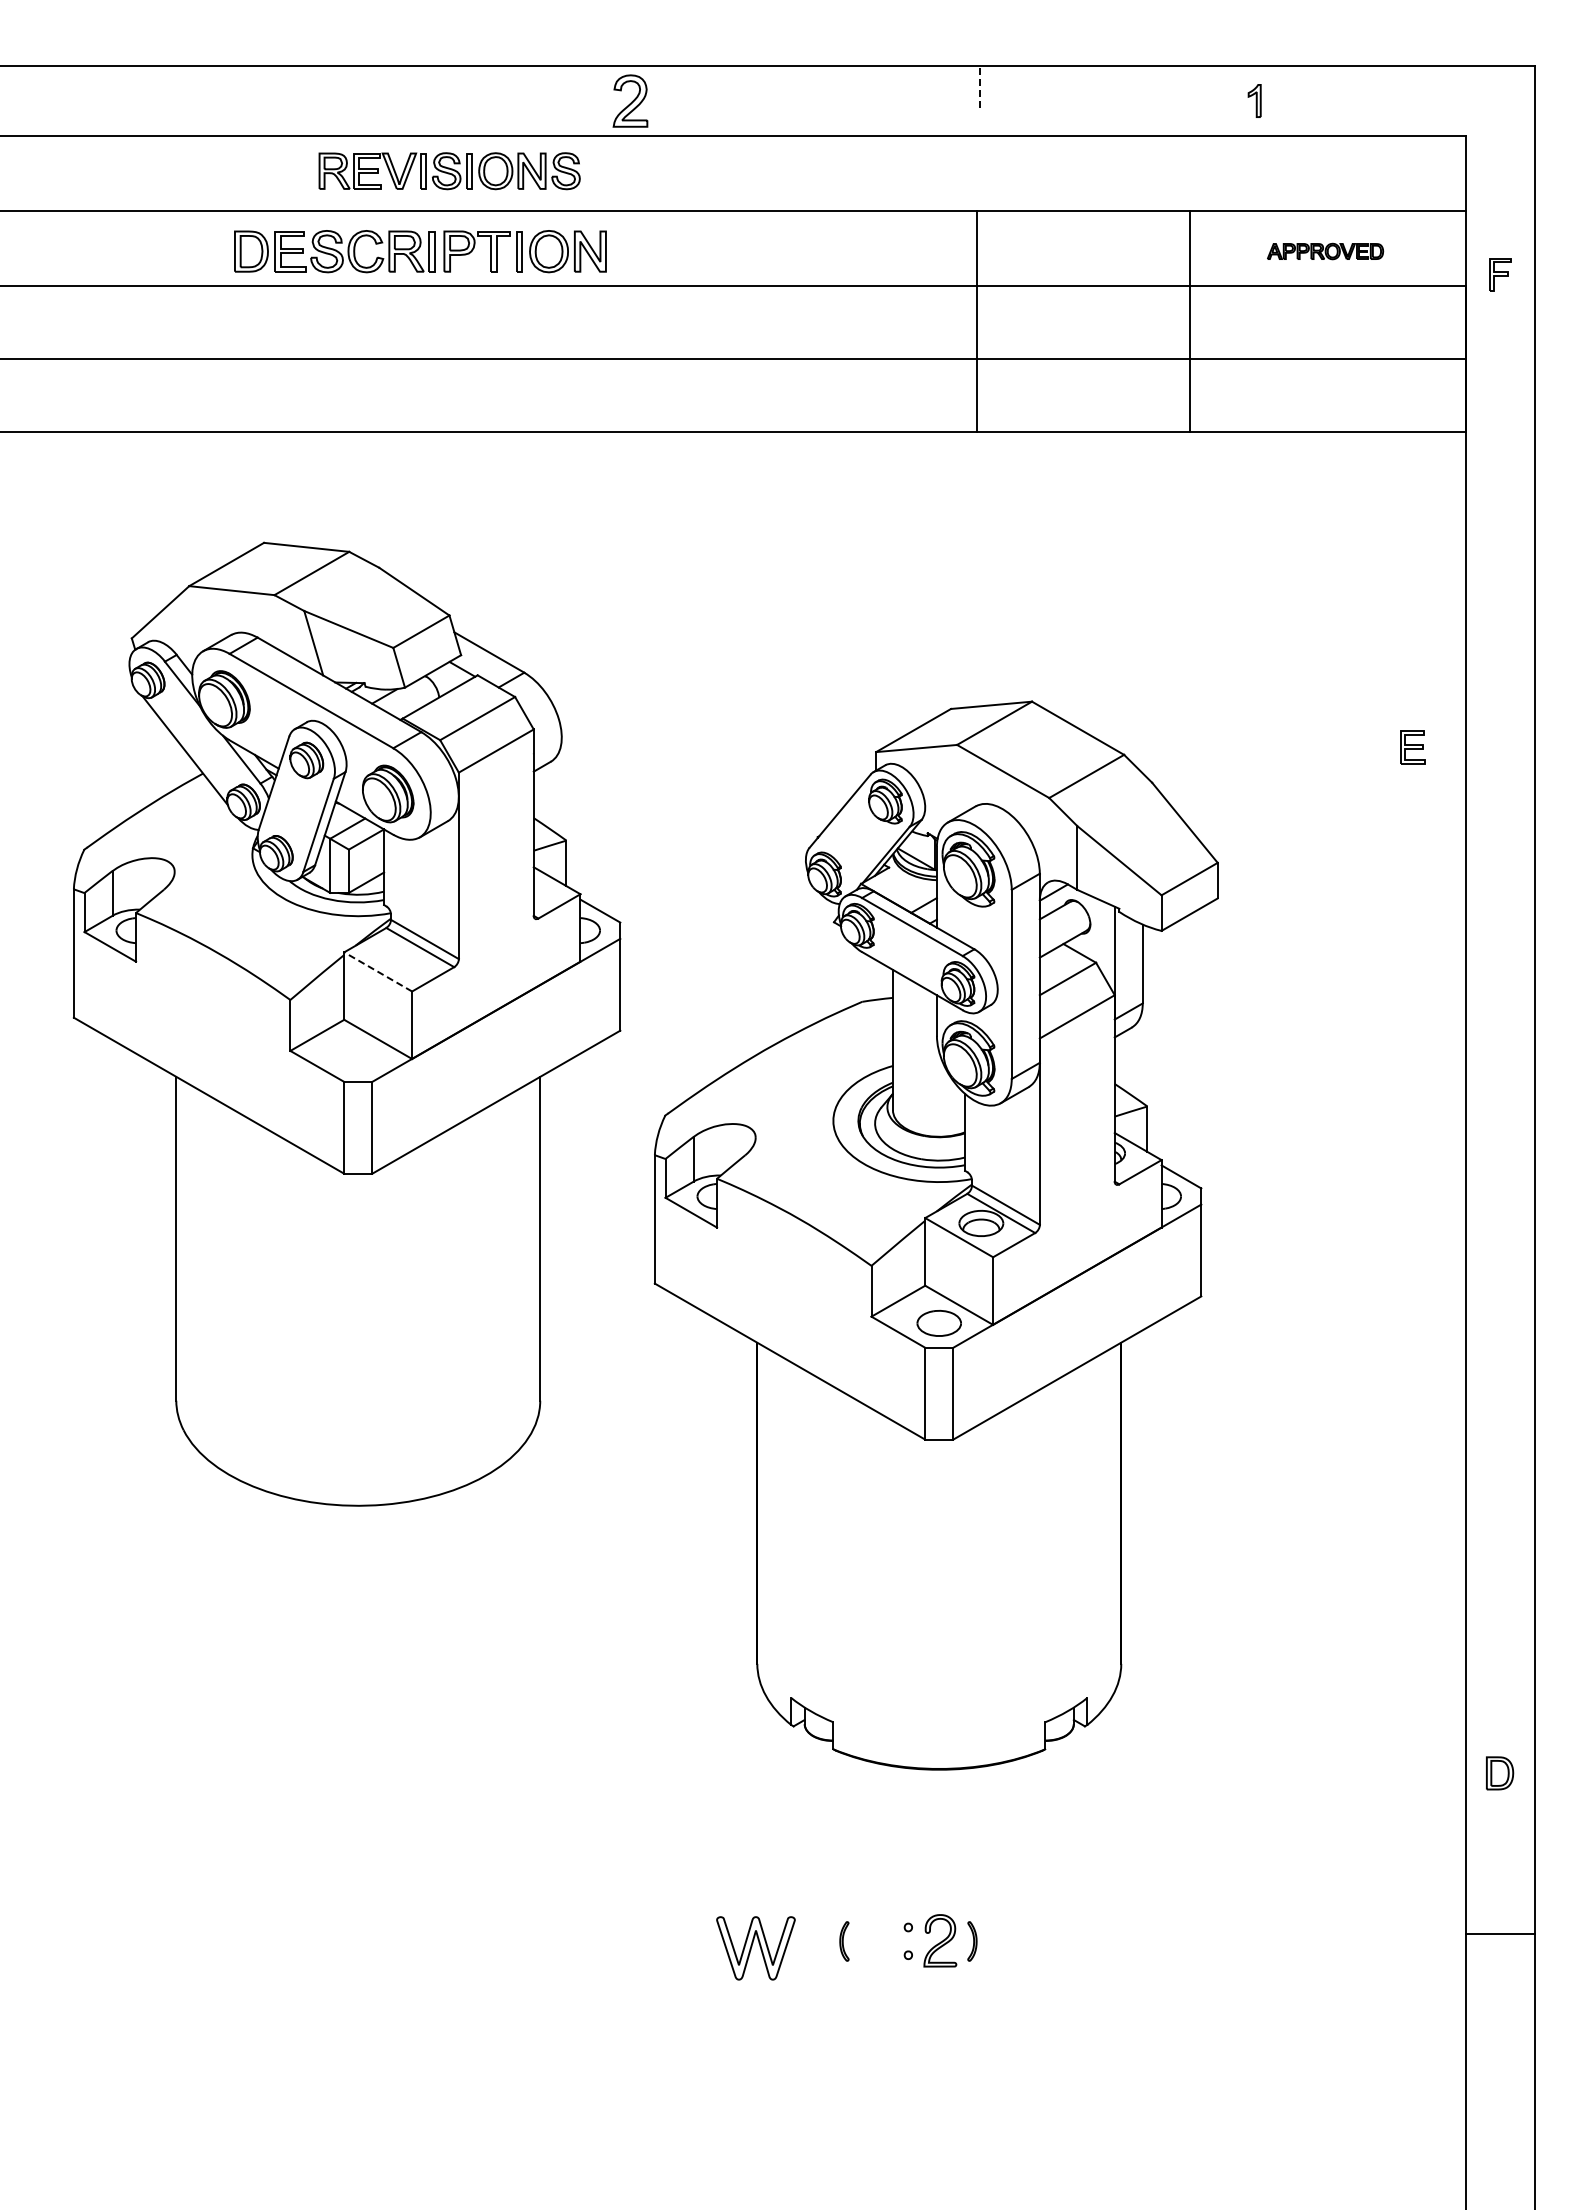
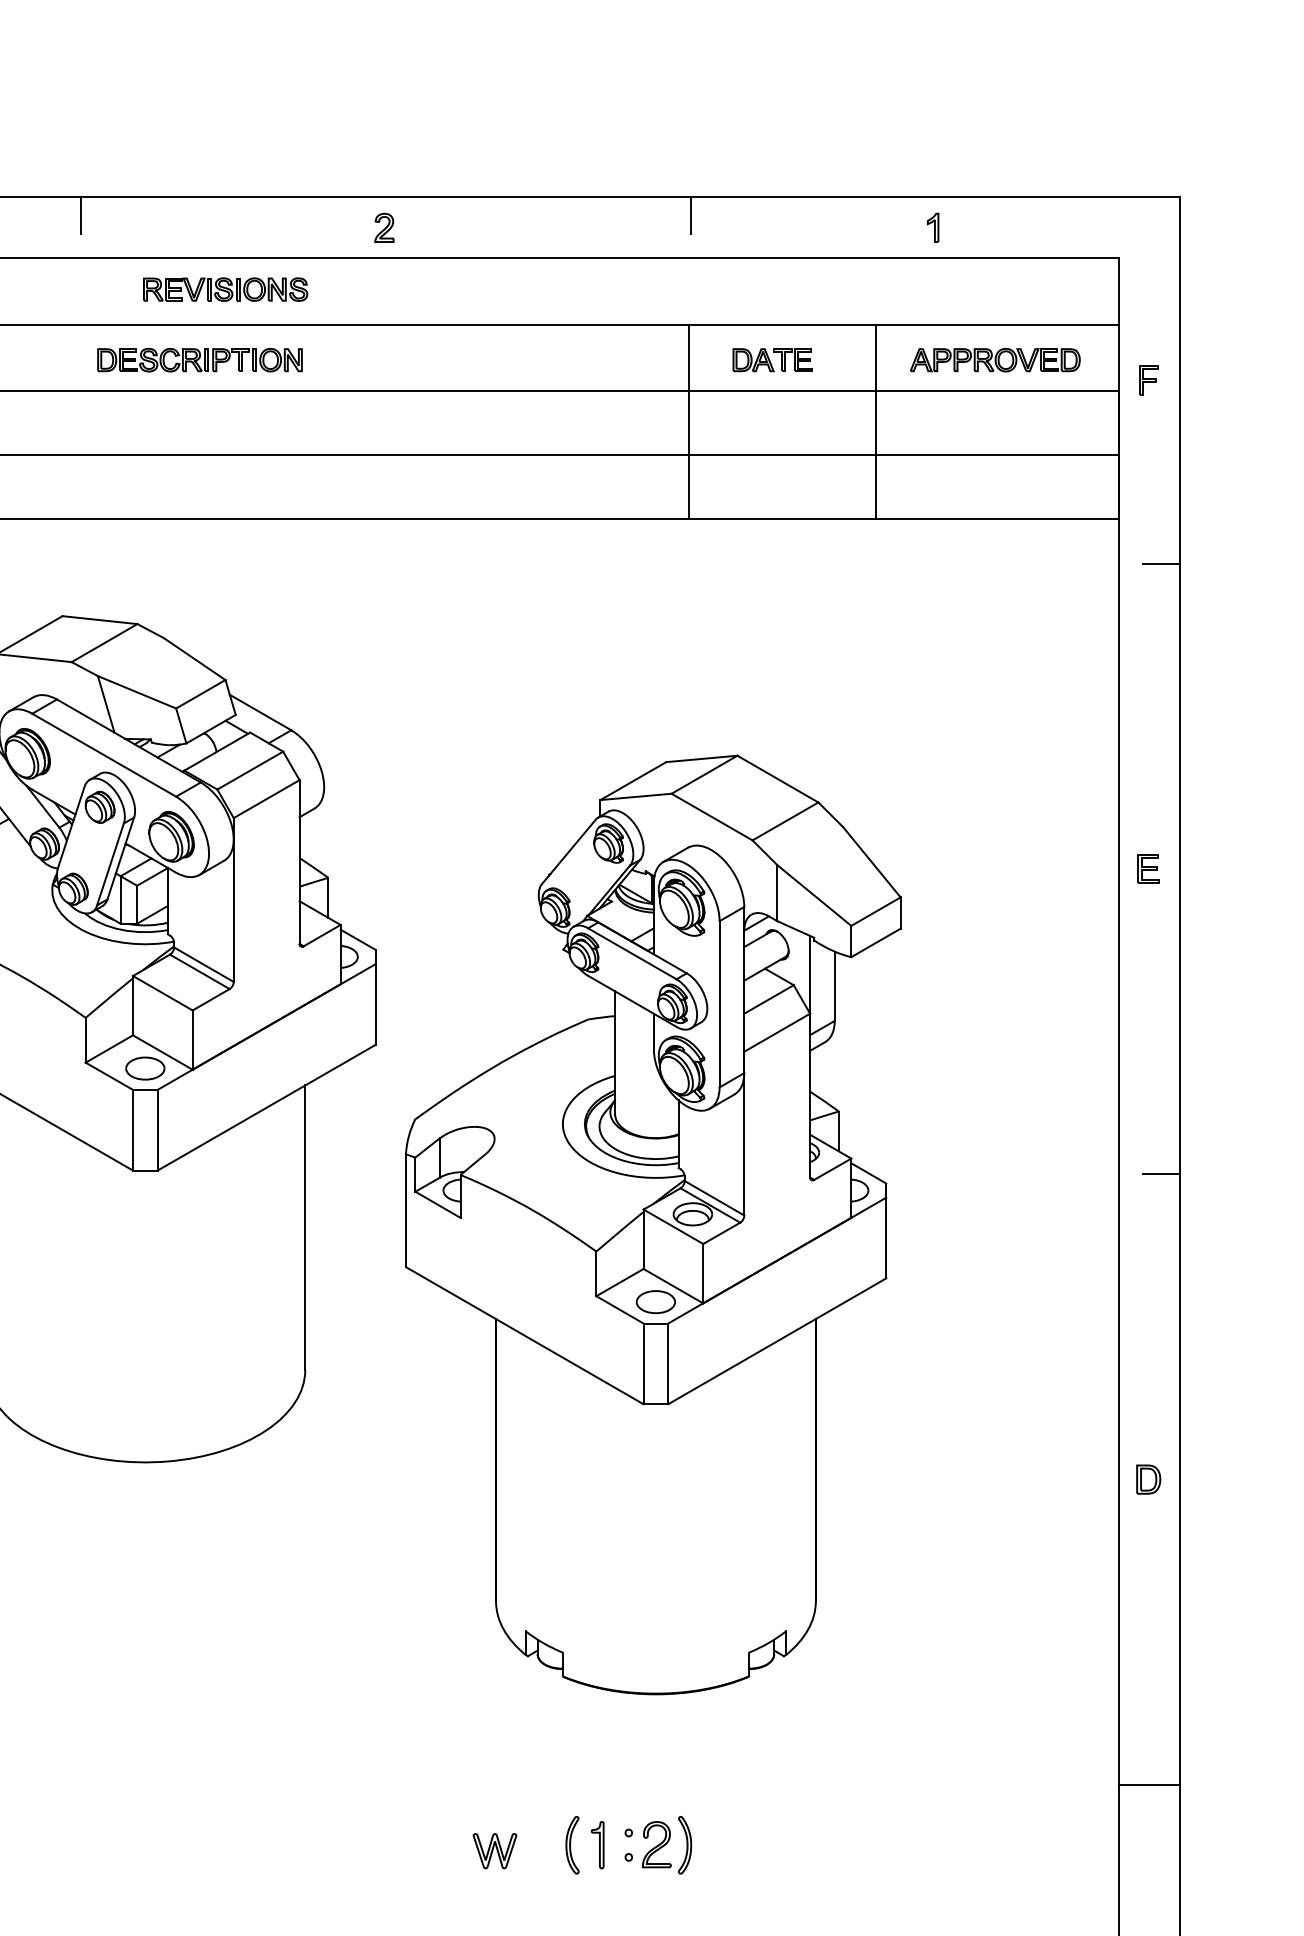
line: (284, 86) -> (80, 215), added
line: (979, 87) -> (691, 216), dashed -> solid
part: (629, 100) -> (383, 227), size x0.62
part: (449, 171) -> (225, 289), size x0.71
part: (420, 251) -> (200, 360), size x0.62
part: (1071, 251) -> (772, 360), added
part: (1325, 251) -> (995, 360), size x1.67
line: (1514, 483) -> (1161, 564), added
part: (1412, 747) -> (1148, 868), moved
line: (377, 971) -> (162, 992), dashed -> solid
part: (357, 1057) -> (144, 1068), added
line: (1514, 1177) -> (1161, 1173), added
part: (1500, 1773) -> (1149, 1479), moved
line: (1500, 1933) -> (1149, 1784), moved
part: (844, 1941) -> (572, 1845), size x1.67
part: (872, 1941) -> (597, 1845), added
part: (972, 1941) -> (685, 1845), size x1.67
part: (756, 1947) -> (495, 1850), size x0.62

